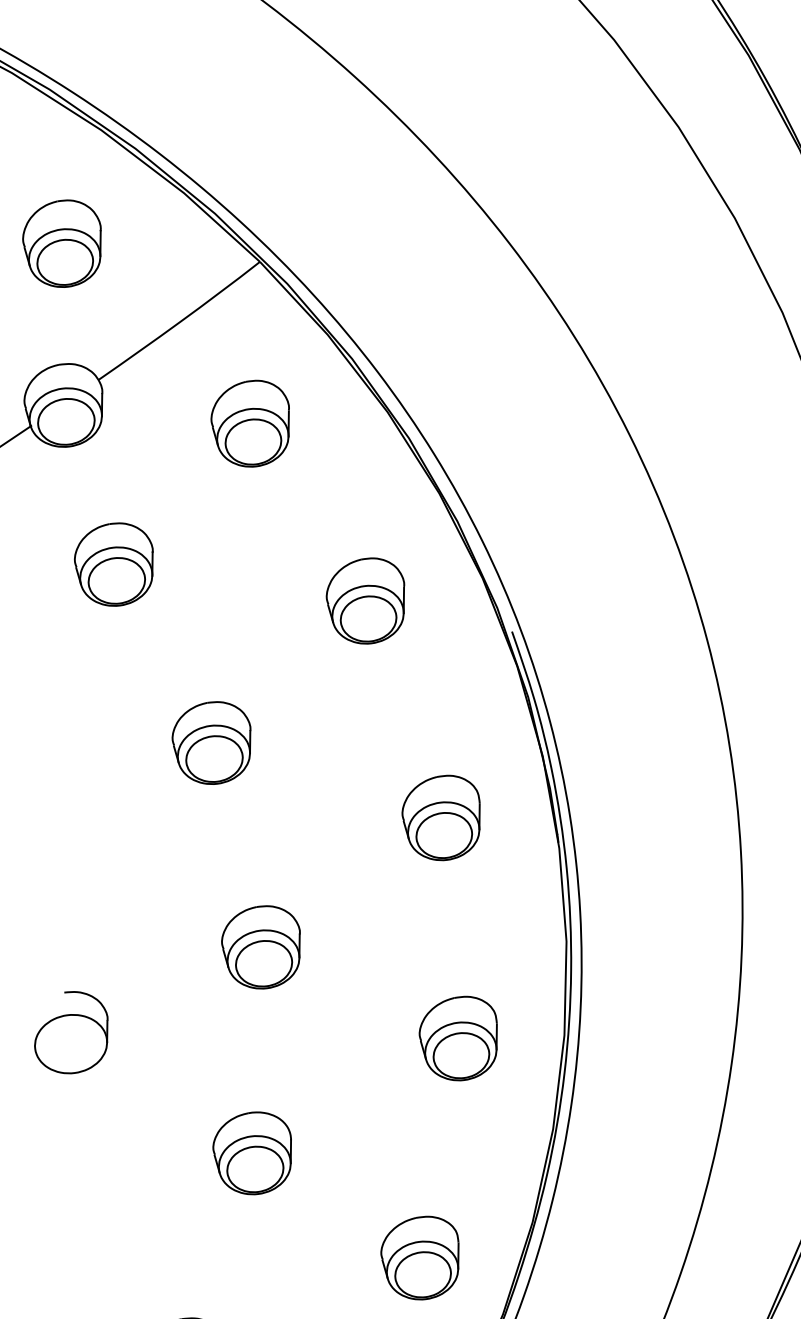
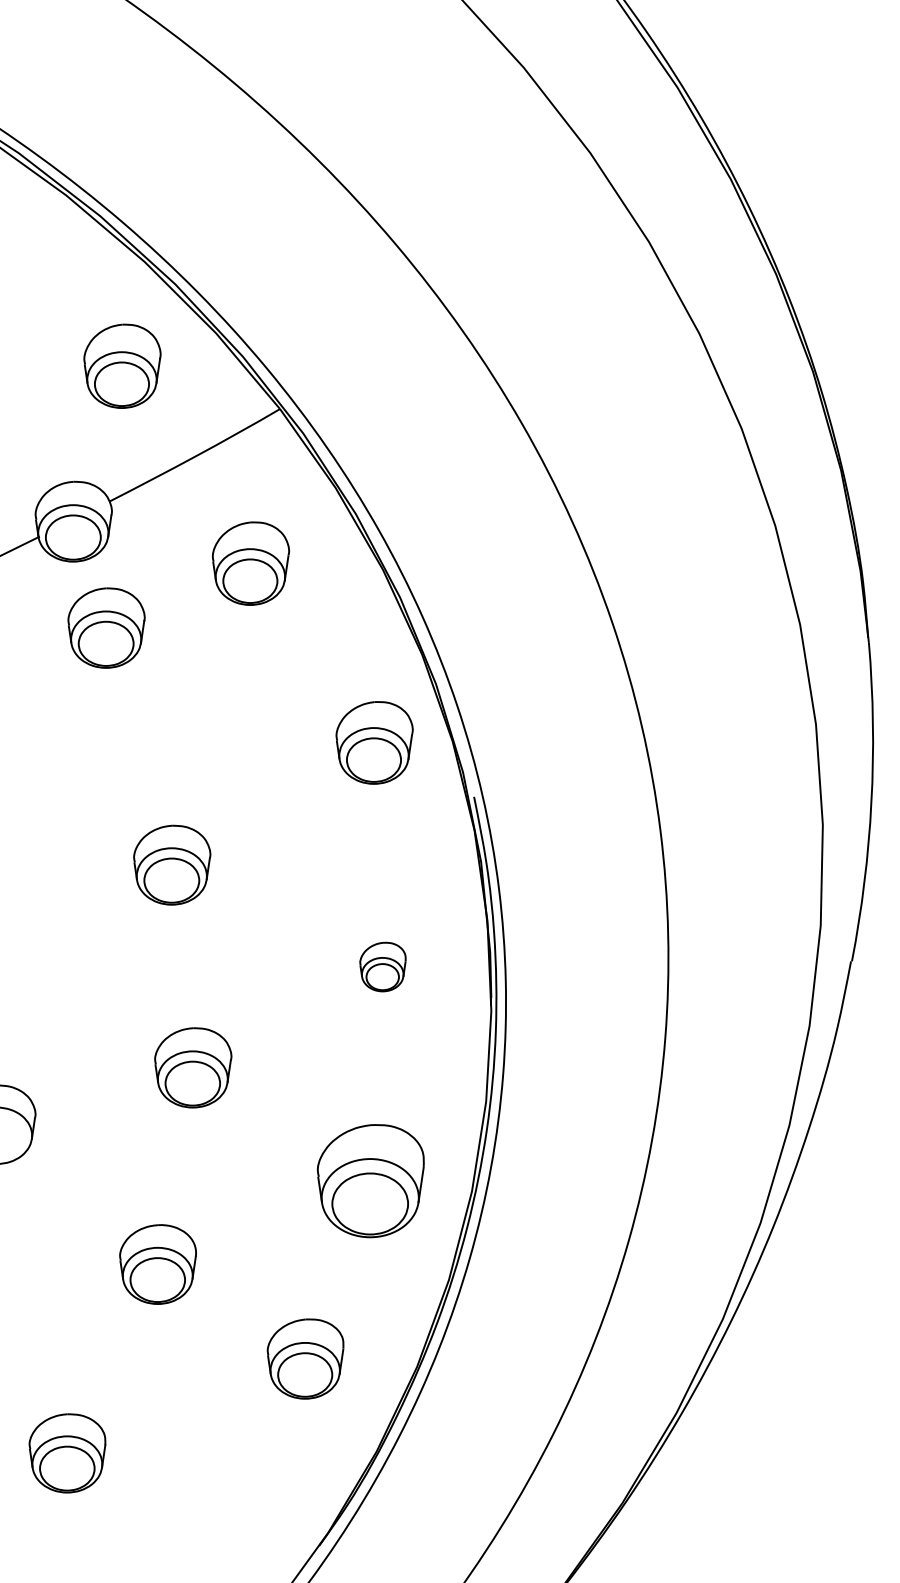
part: (63, 243) -> (122, 365), moved
part: (114, 564) -> (106, 627), moved
part: (366, 600) -> (374, 742), moved
part: (441, 817) -> (382, 966), size x0.6
part: (459, 1039) -> (370, 1181), size x1.4
part: (421, 1257) -> (305, 1358), moved

